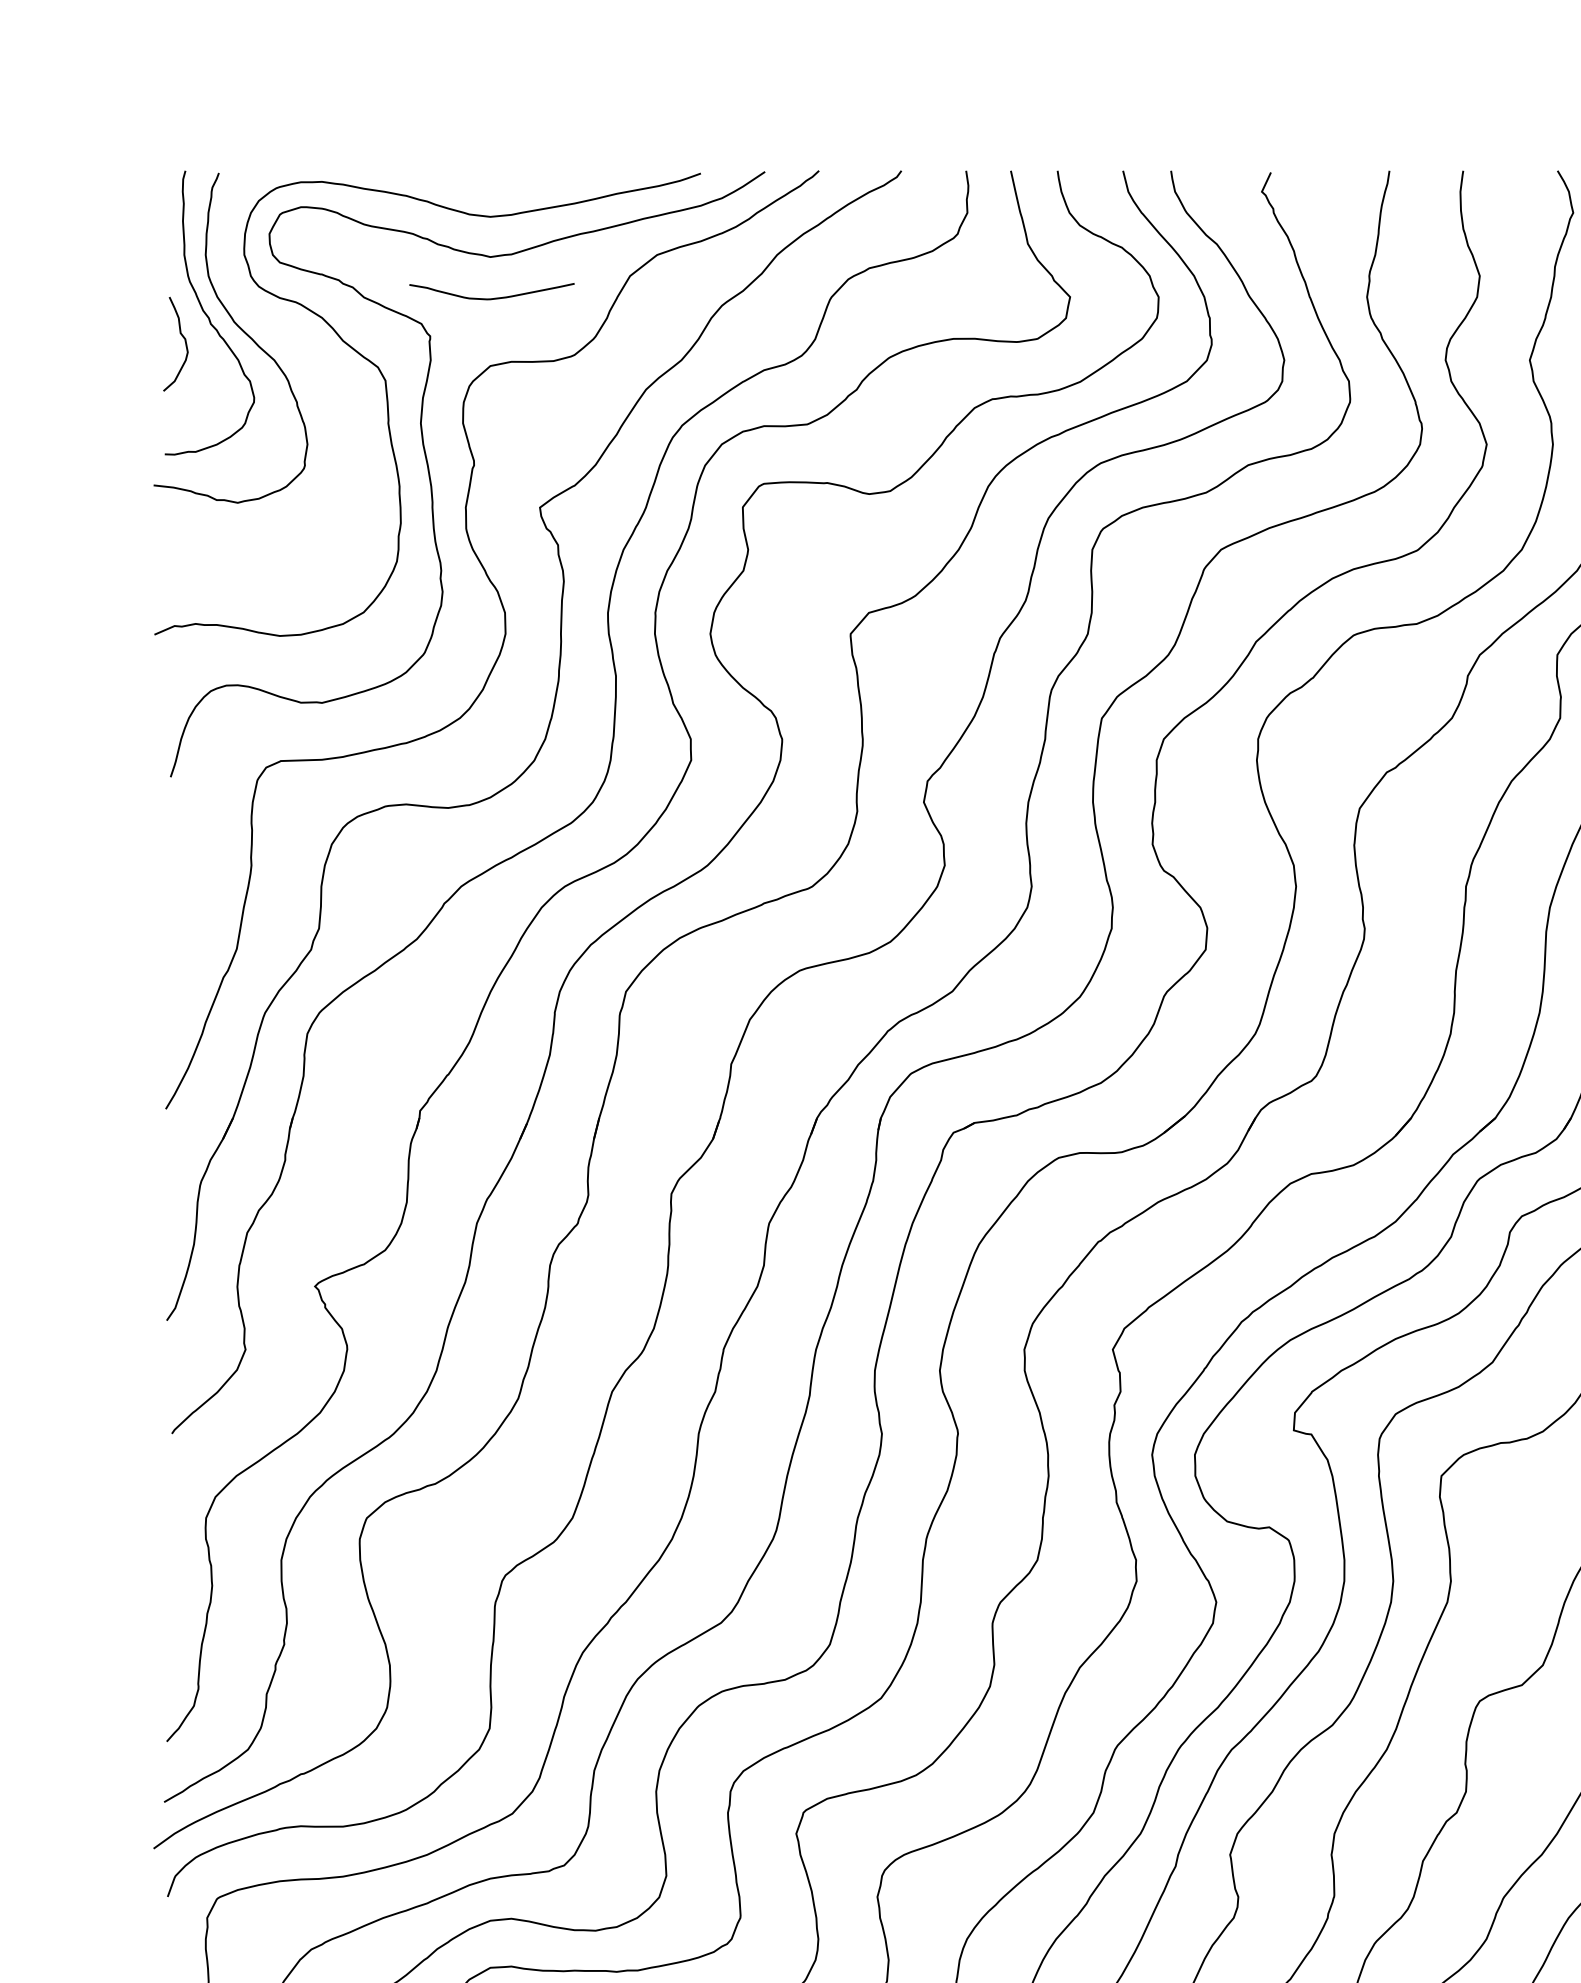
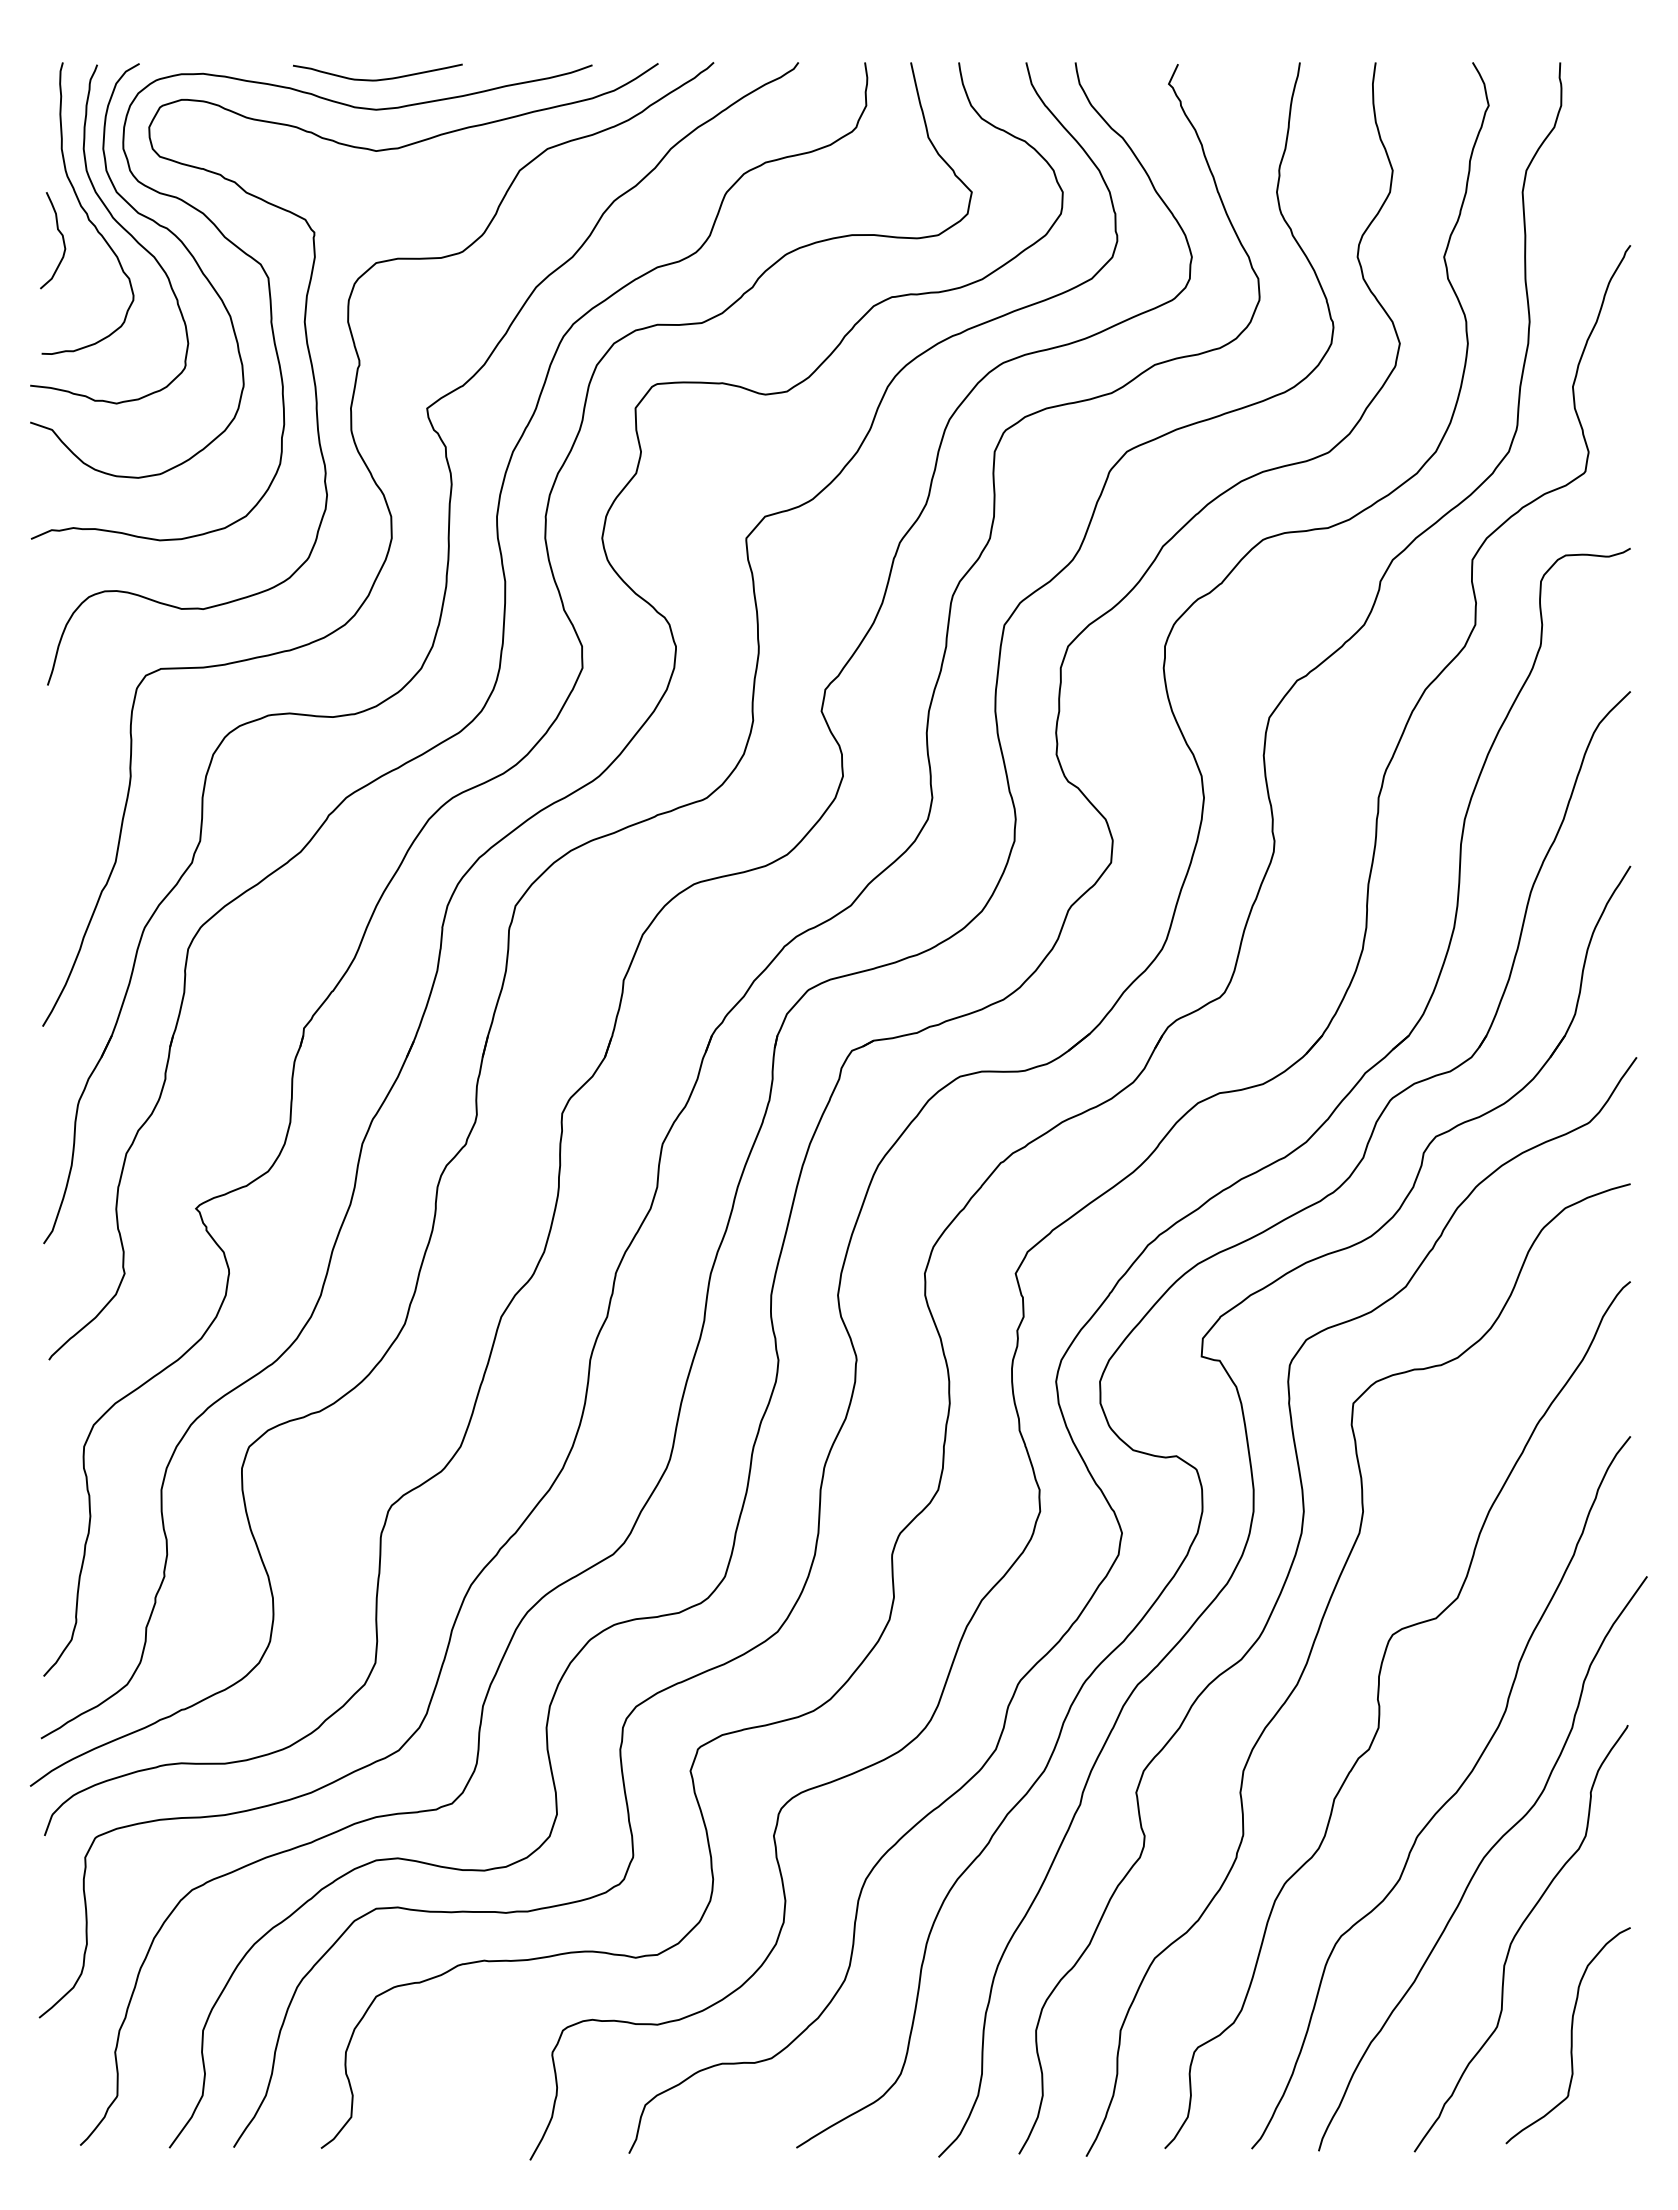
curve: (491, 298) -> (377, 79), moved
curve: (279, 330) -> (159, 226), added

